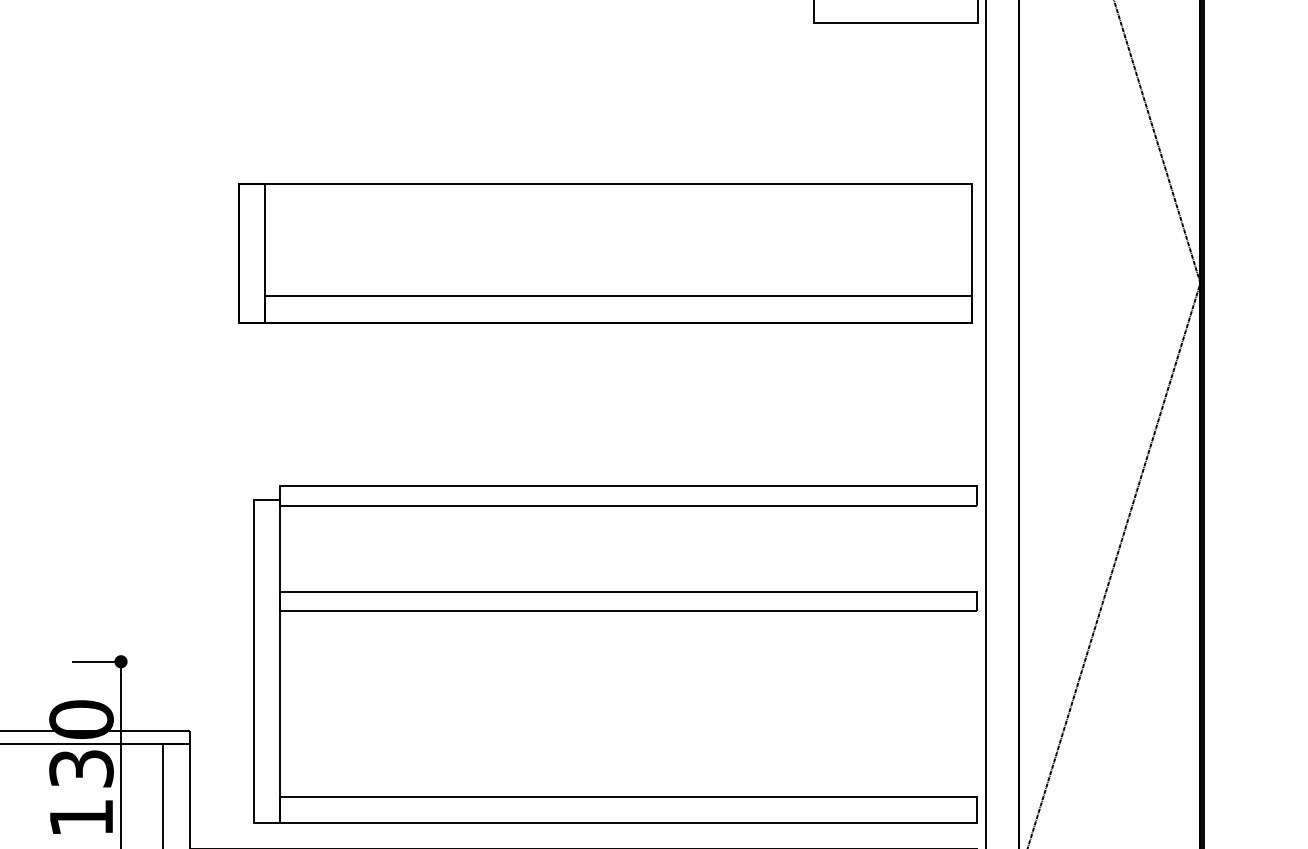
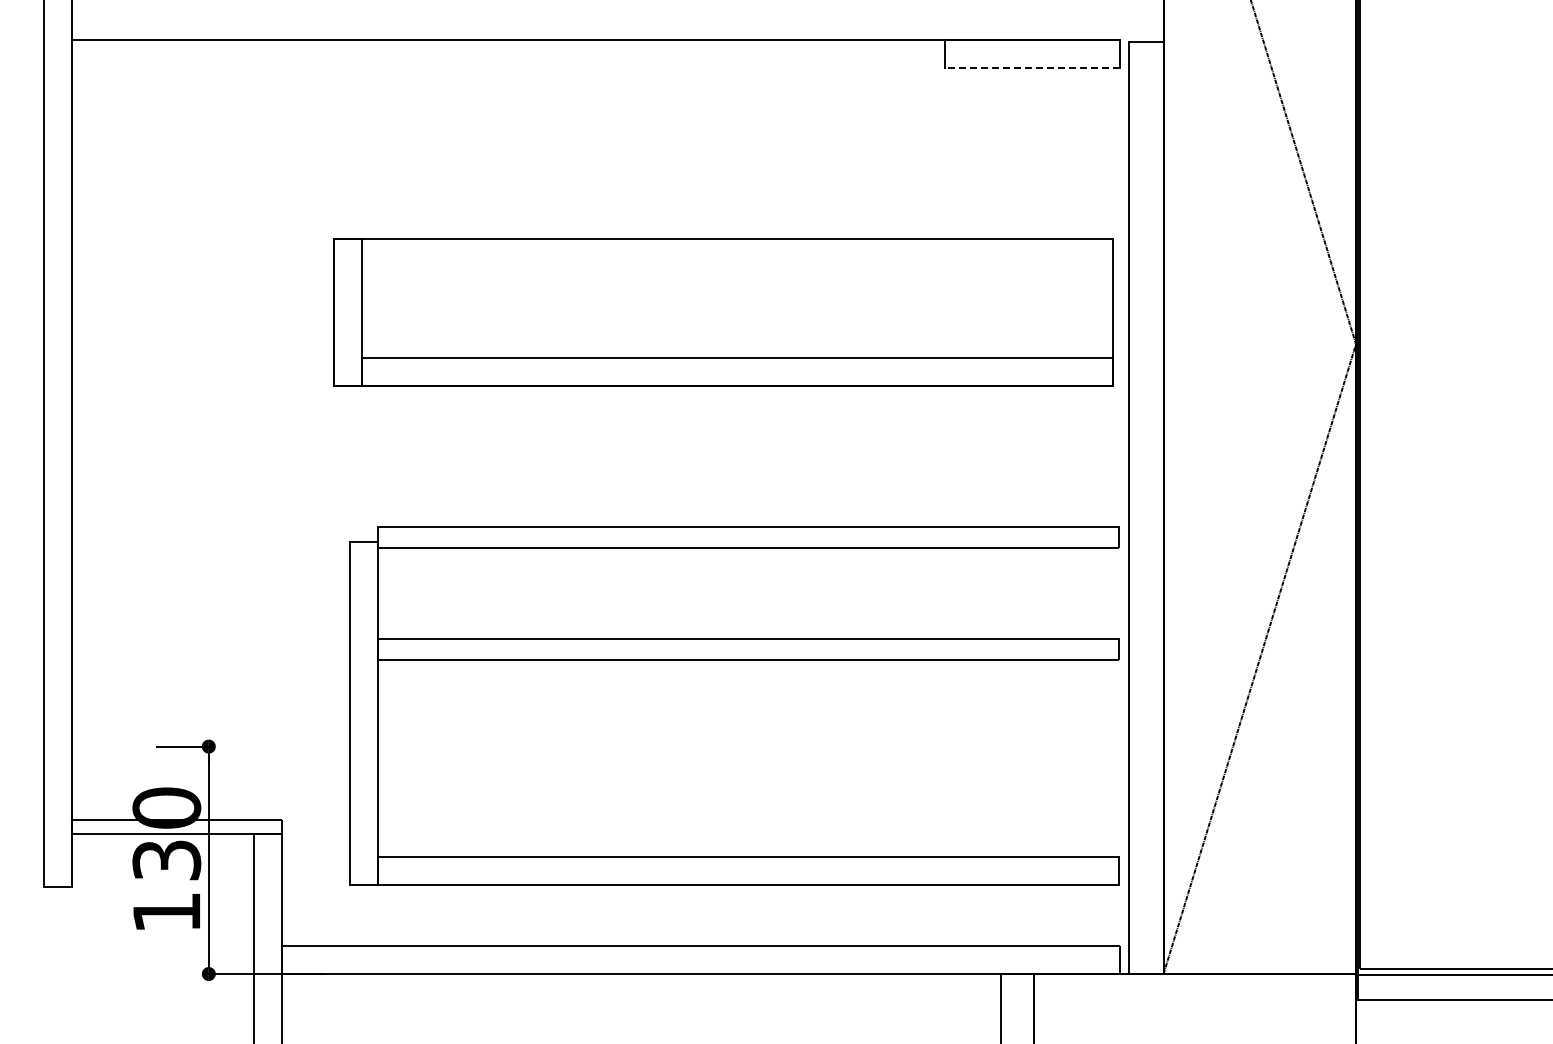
line: (895, 22) -> (1031, 67), solid -> dashed
part: (615, 611) -> (734, 660), moved

